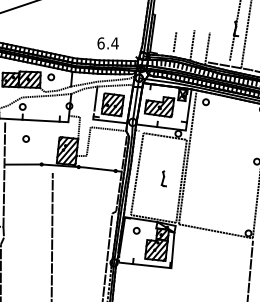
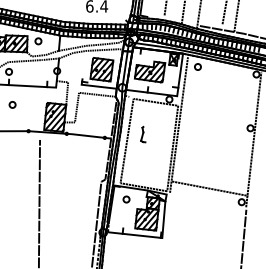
line: (95, 98) -> (84, 63), removed
part: (163, 178) -> (142, 134), moved
line: (215, 231) -> (209, 188), moved

